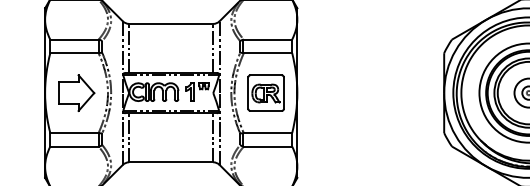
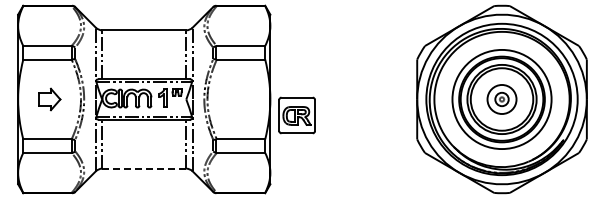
part: (76, 93) -> (49, 99), size x0.6
part: (265, 93) -> (296, 115), moved
line: (171, 162) -> (144, 168), solid -> dashed

